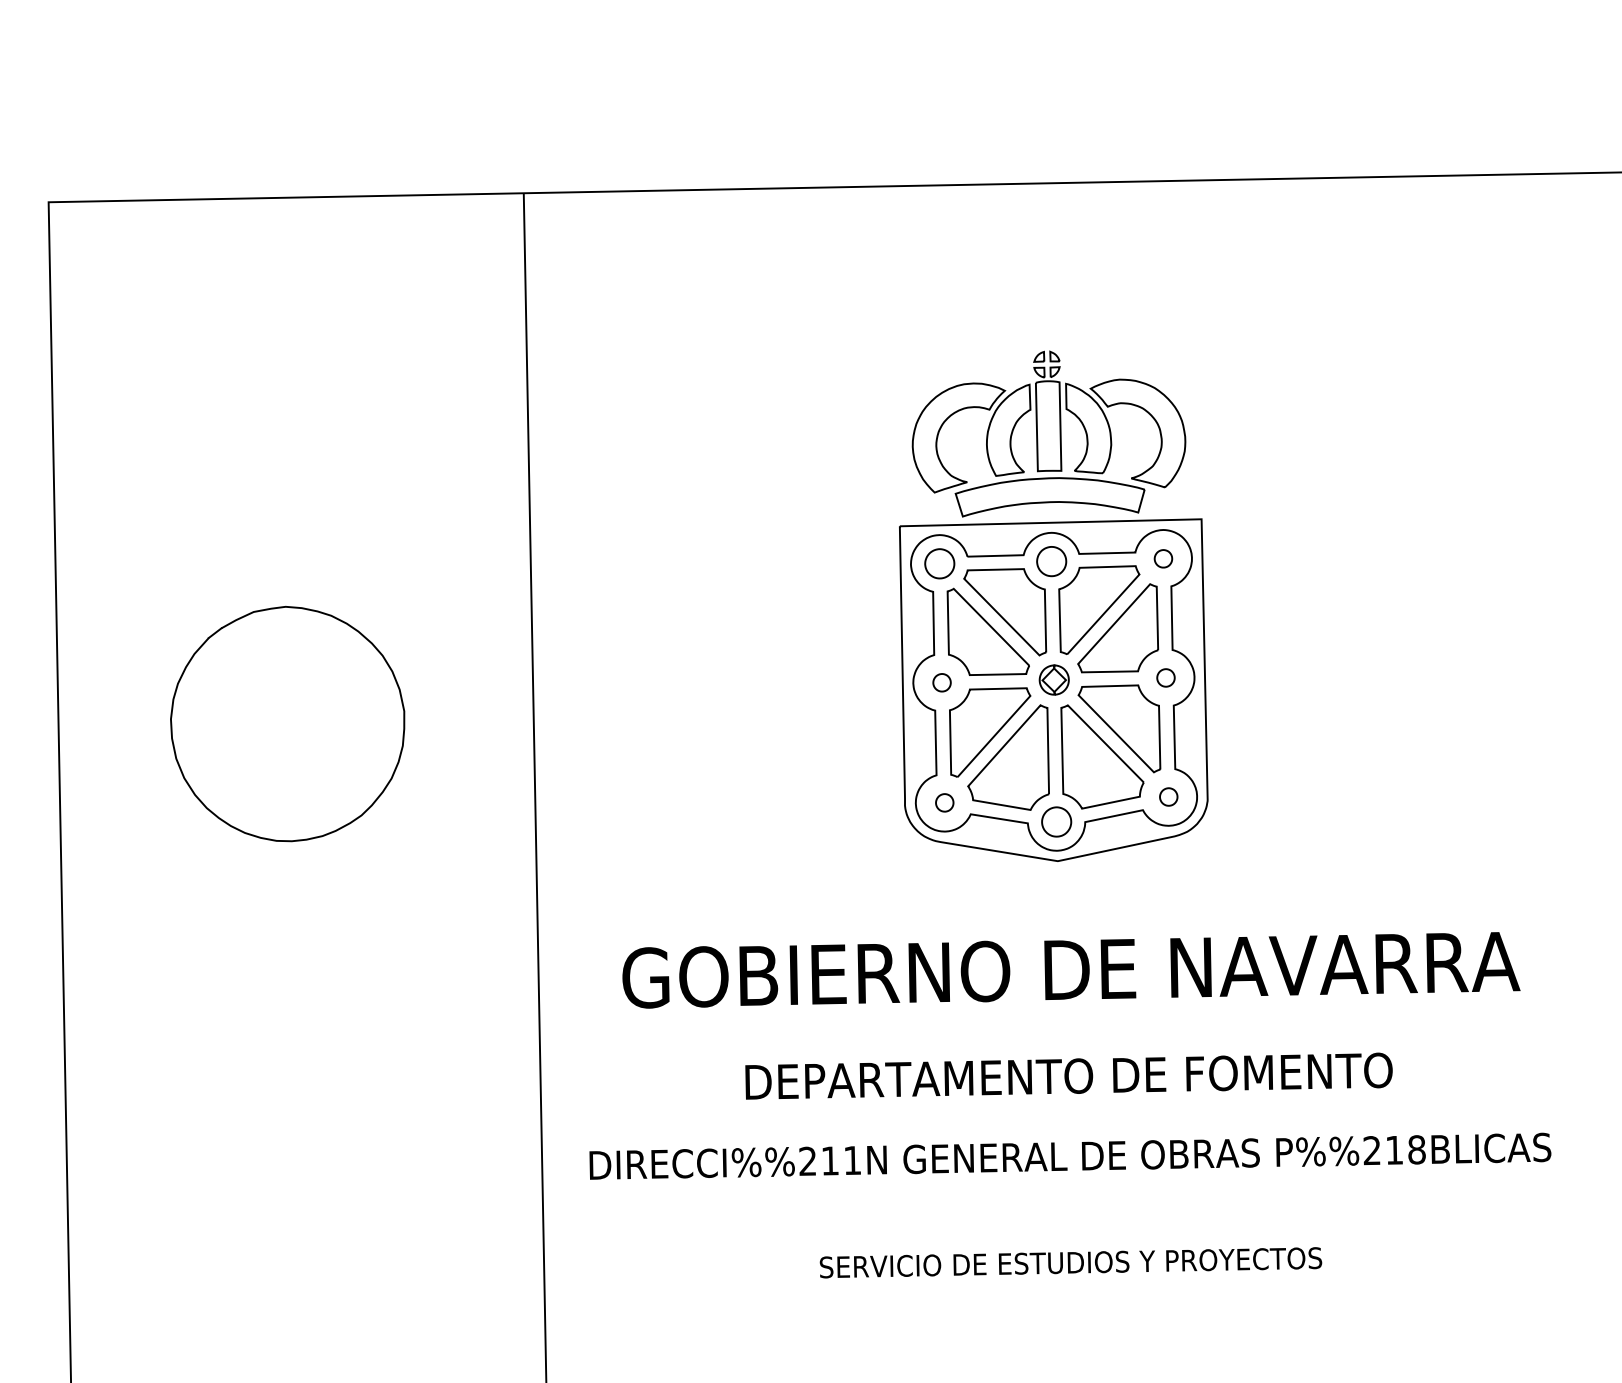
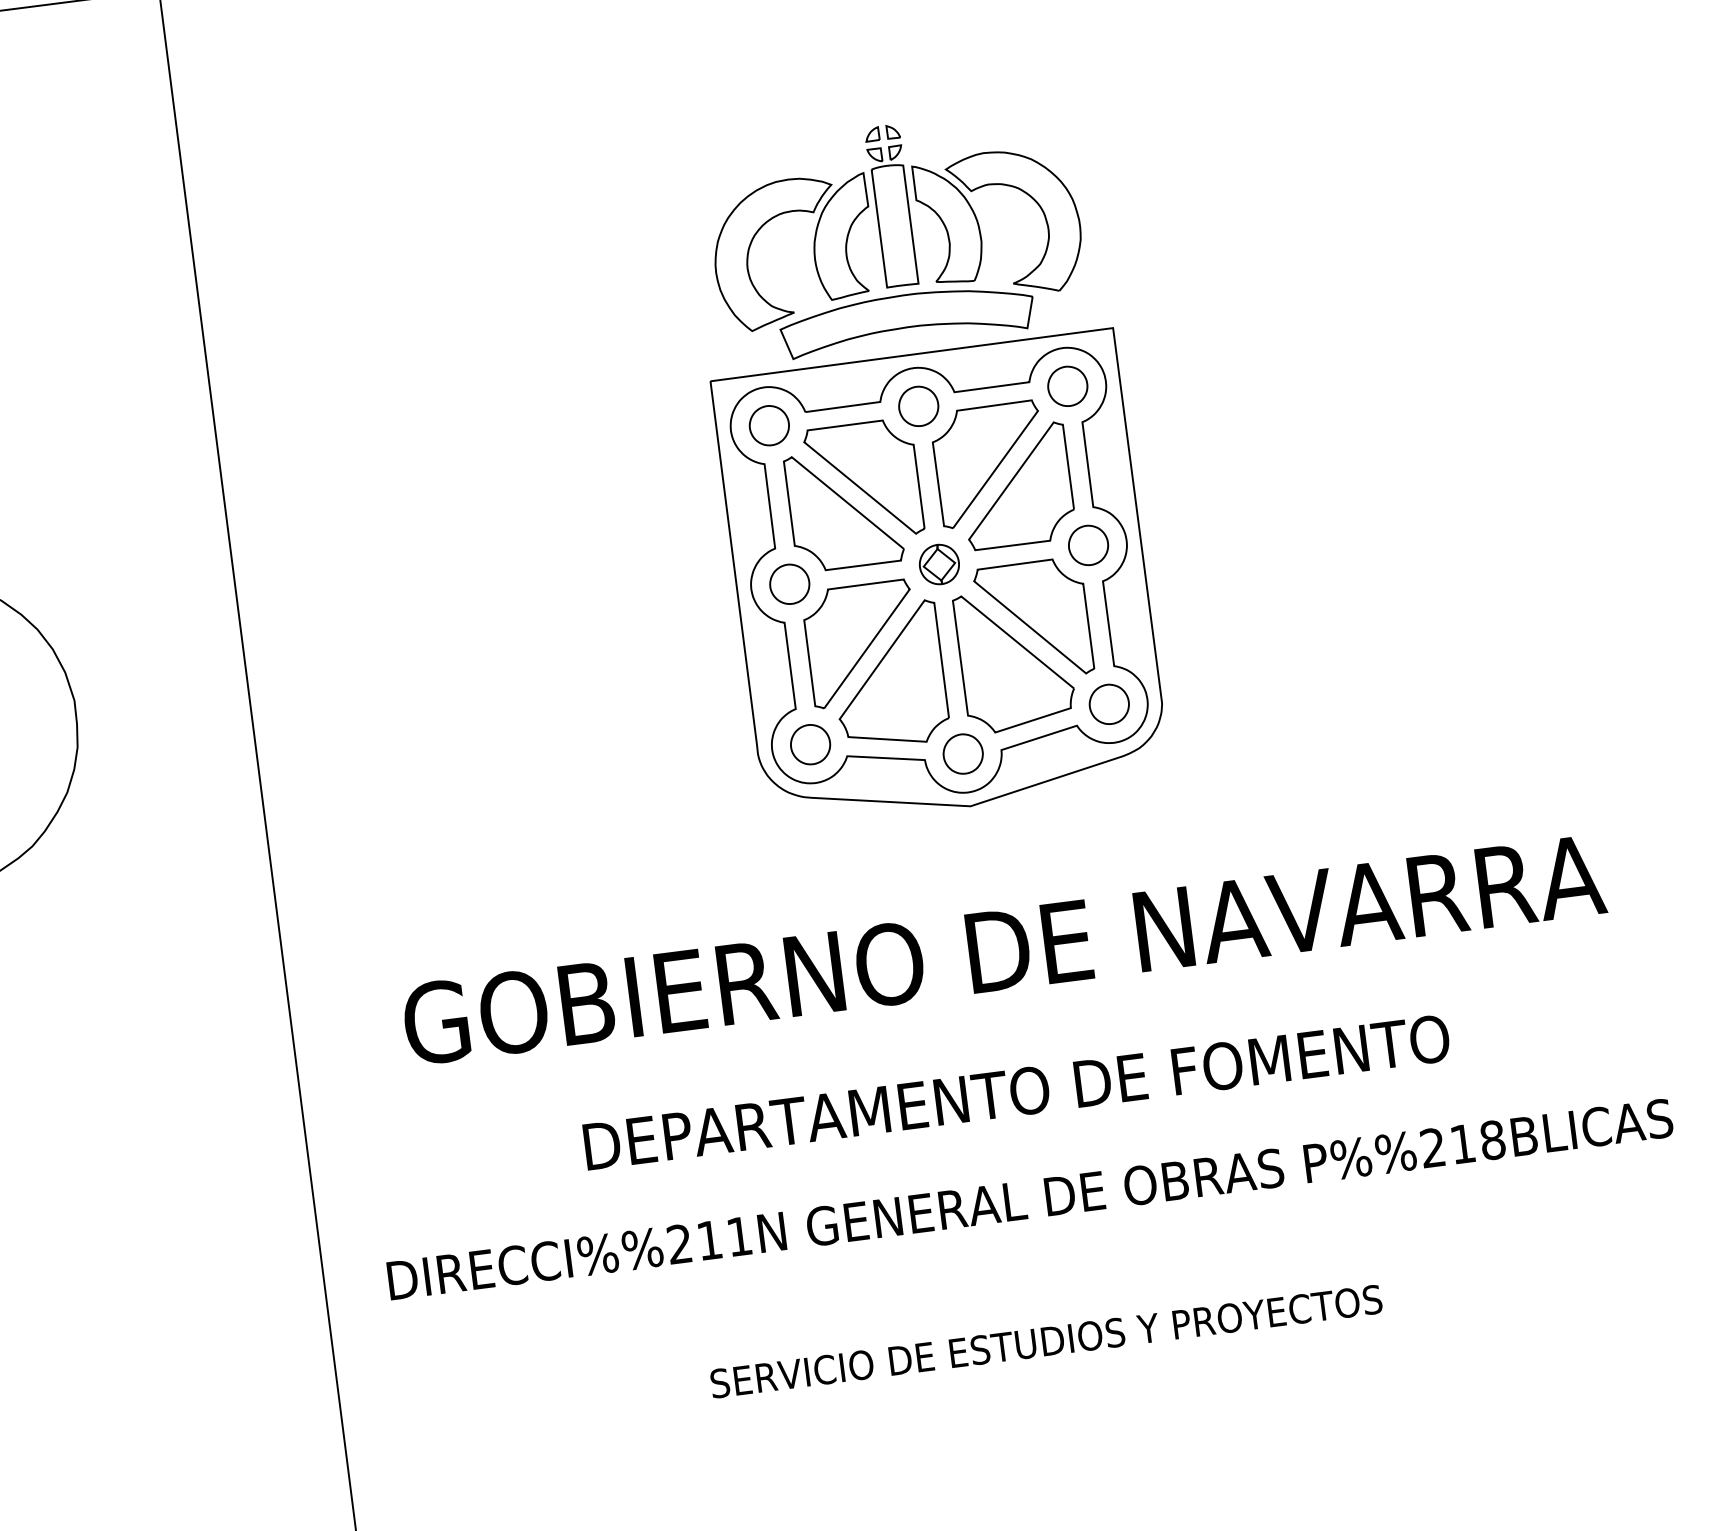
part: (1163, 558) -> (1067, 386), size x1.67
part: (1165, 677) -> (1087, 544), size x1.67
part: (941, 682) -> (788, 584), size x1.67
part: (1168, 796) -> (1109, 703), size x1.67
part: (944, 802) -> (810, 744), size x1.67

